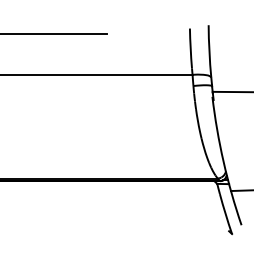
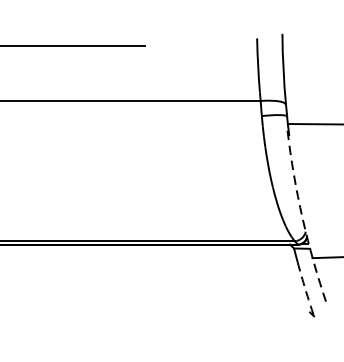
arc: (223, 161) -> (302, 218), solid -> dashed
arc: (225, 214) -> (305, 289), solid -> dashed

